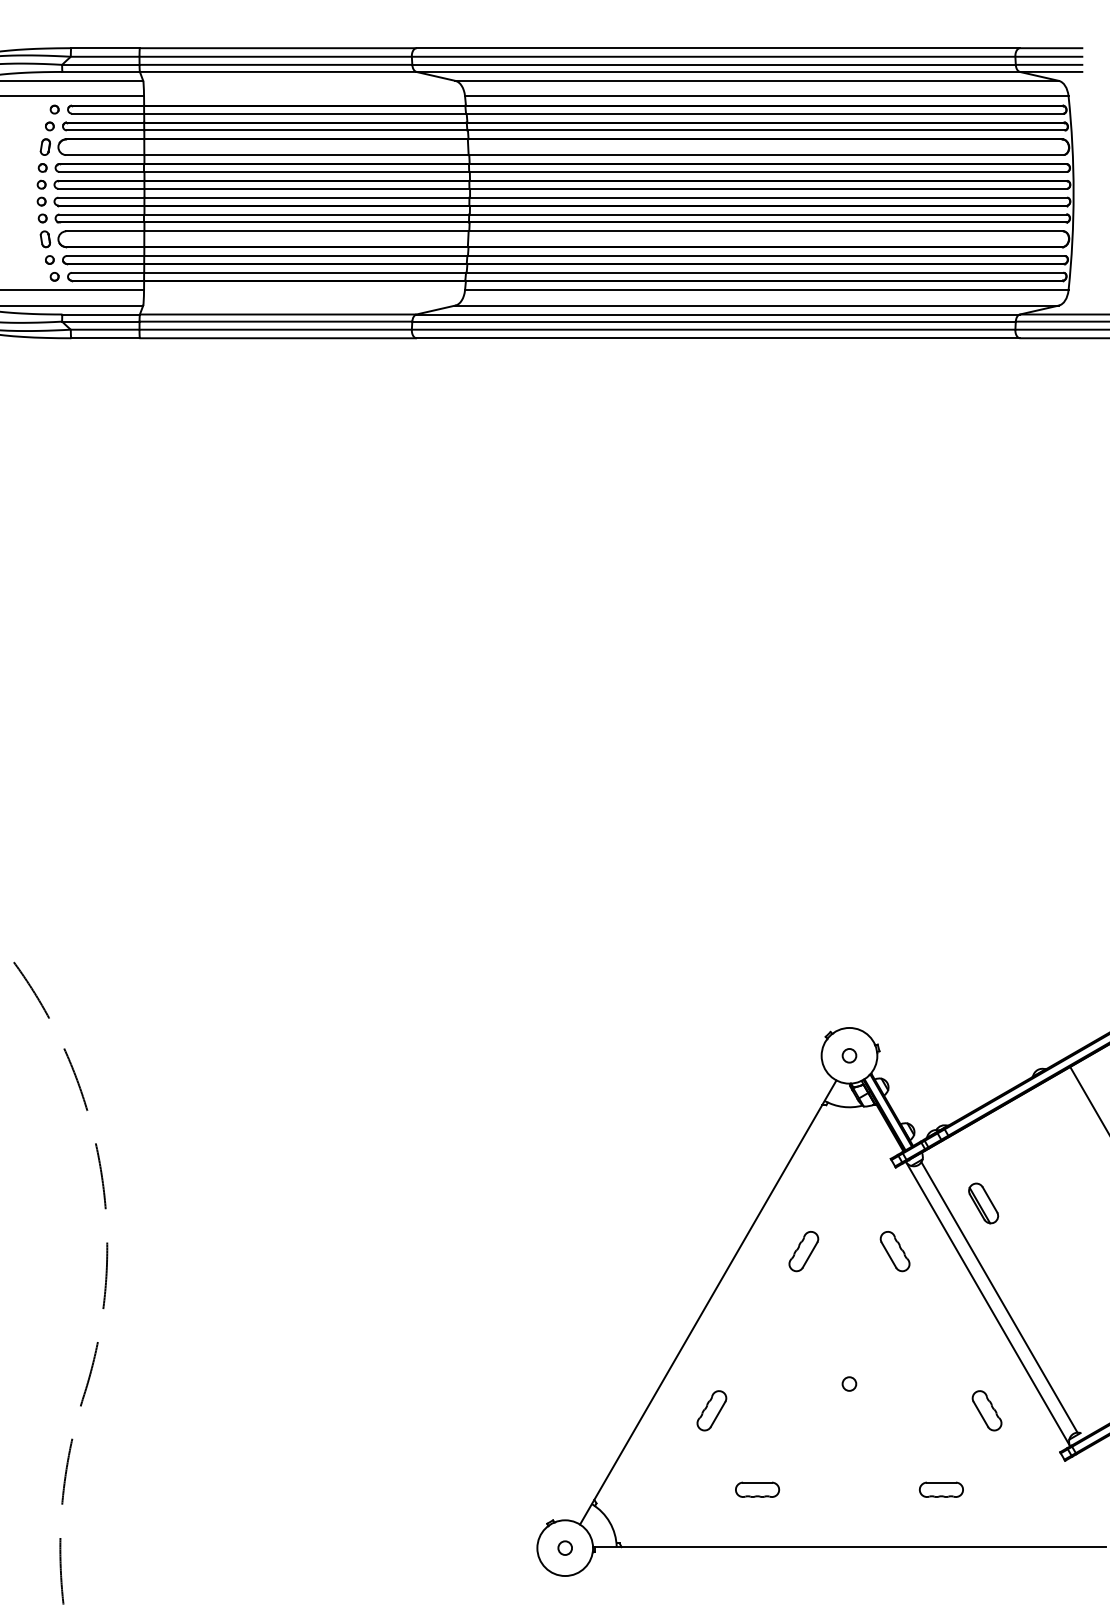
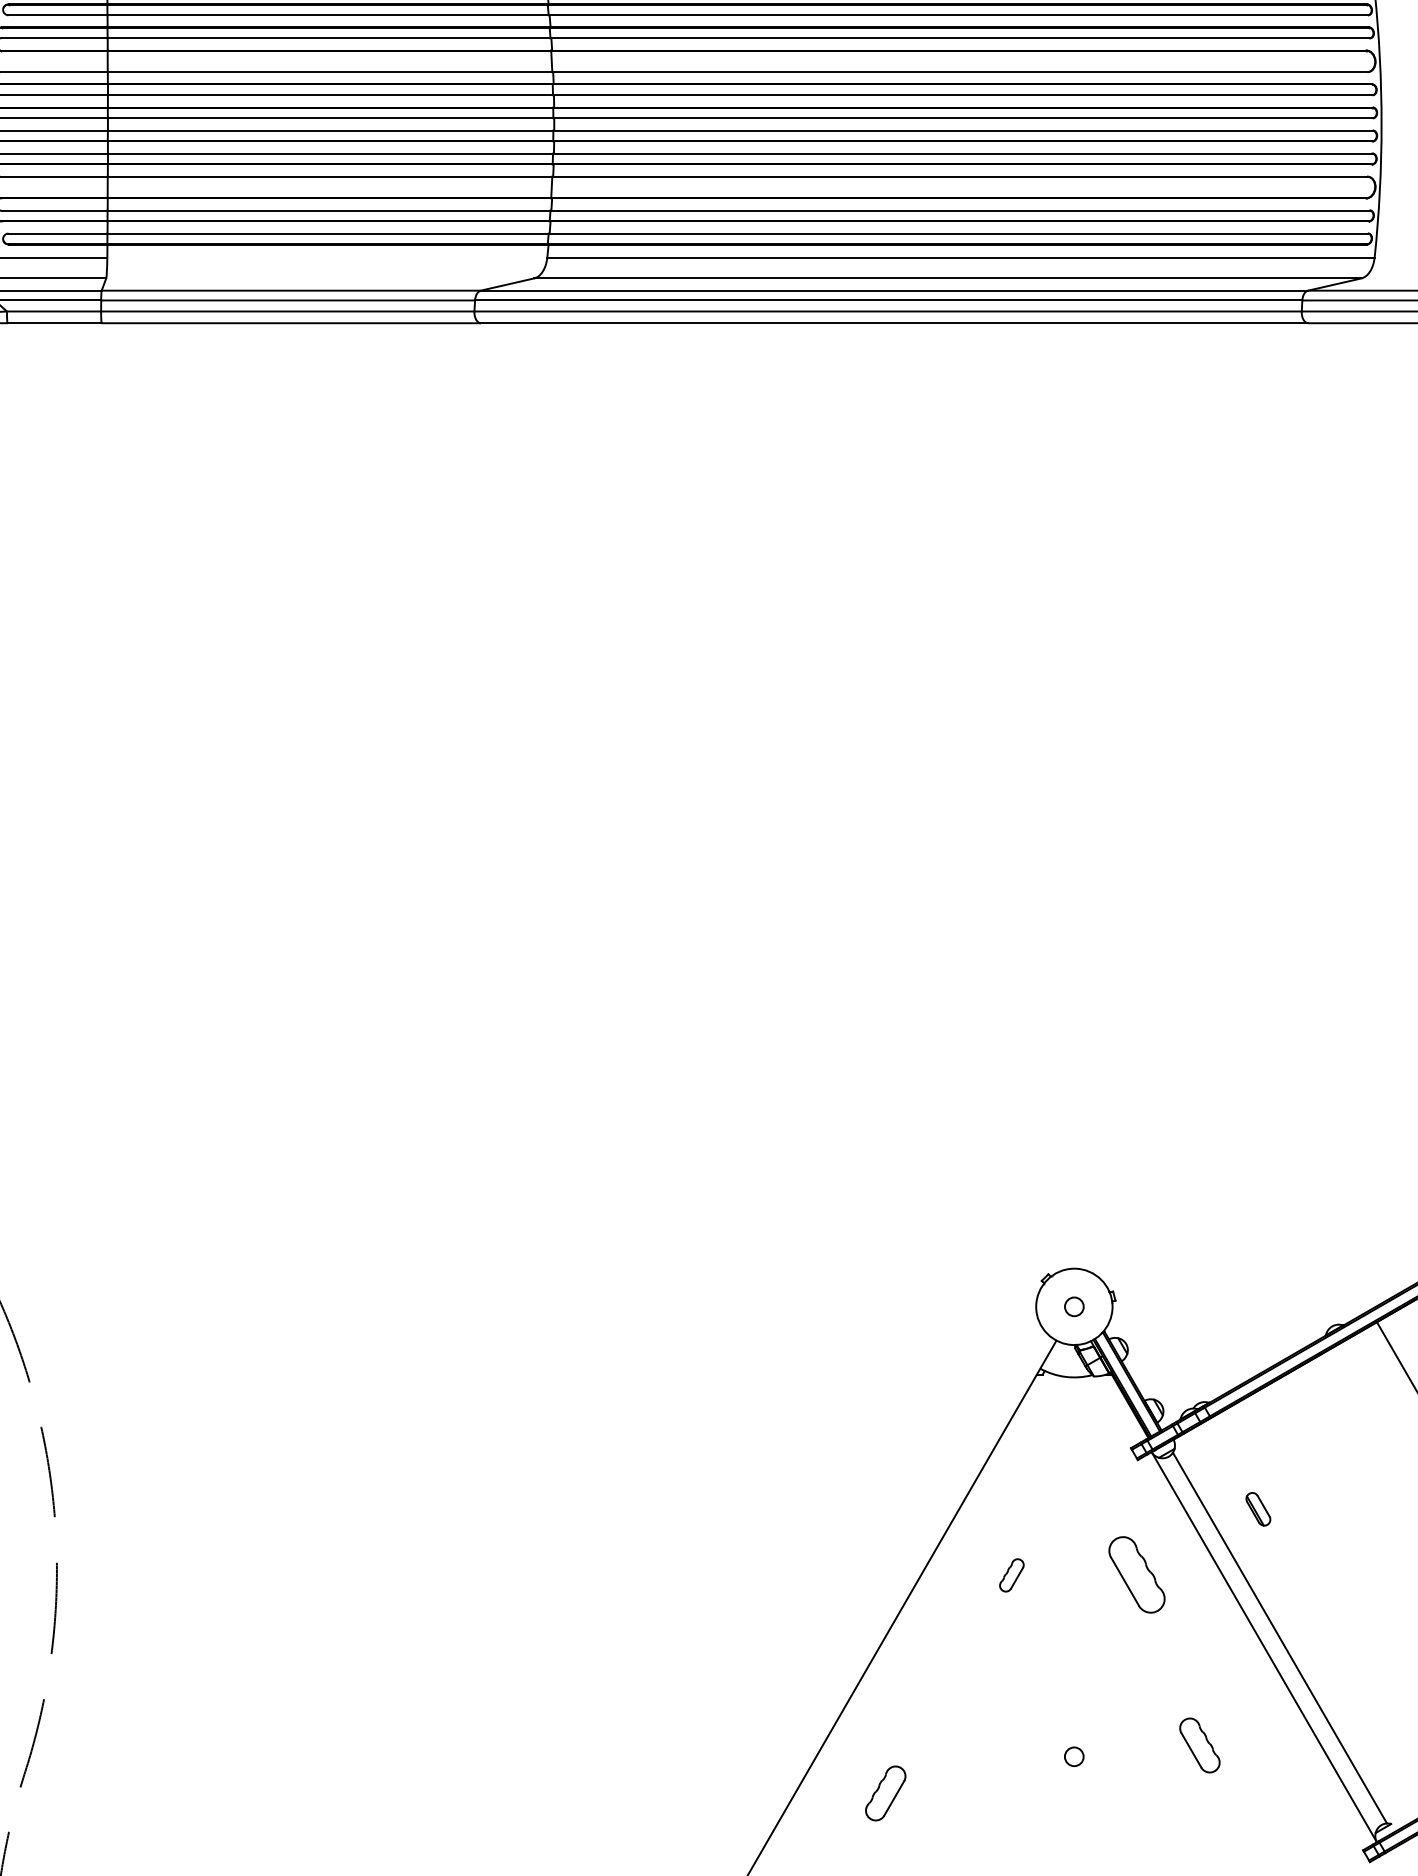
part: (983, 1203) -> (1258, 1509), size x0.6
part: (803, 1251) -> (1011, 1575), size x0.6
part: (894, 1251) -> (1136, 1575), size x1.4
part: (986, 1410) -> (1199, 1745), moved

